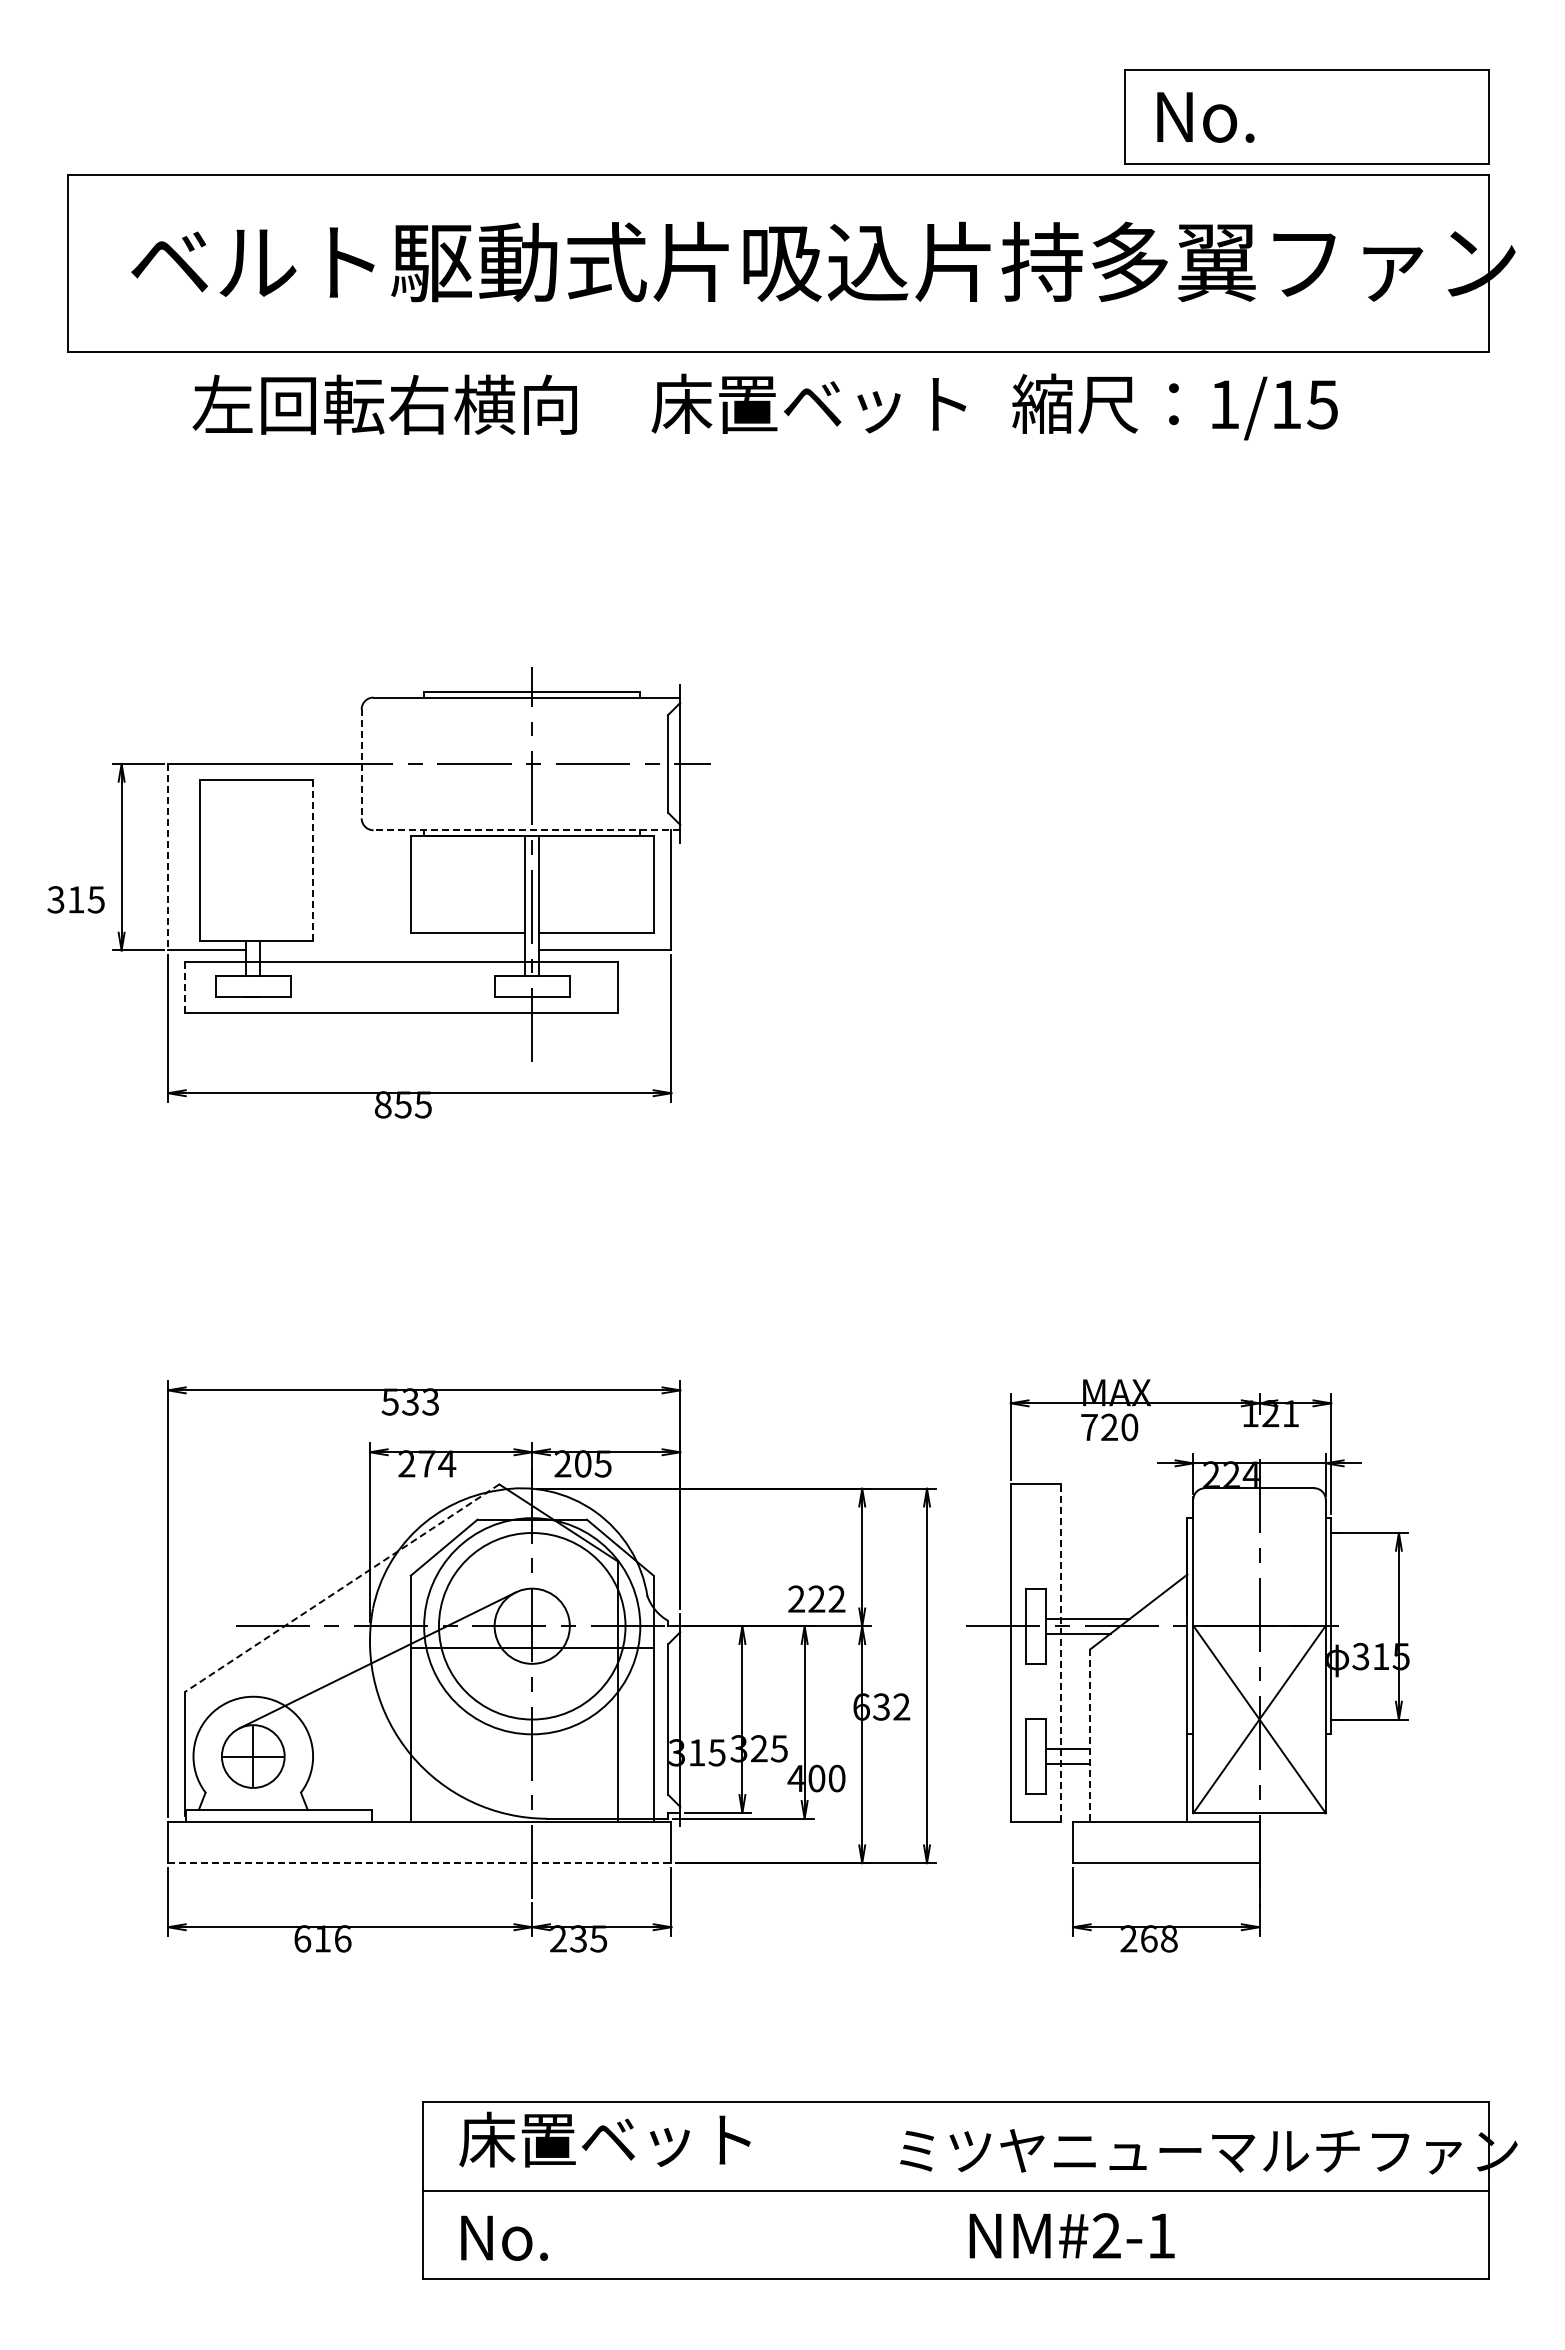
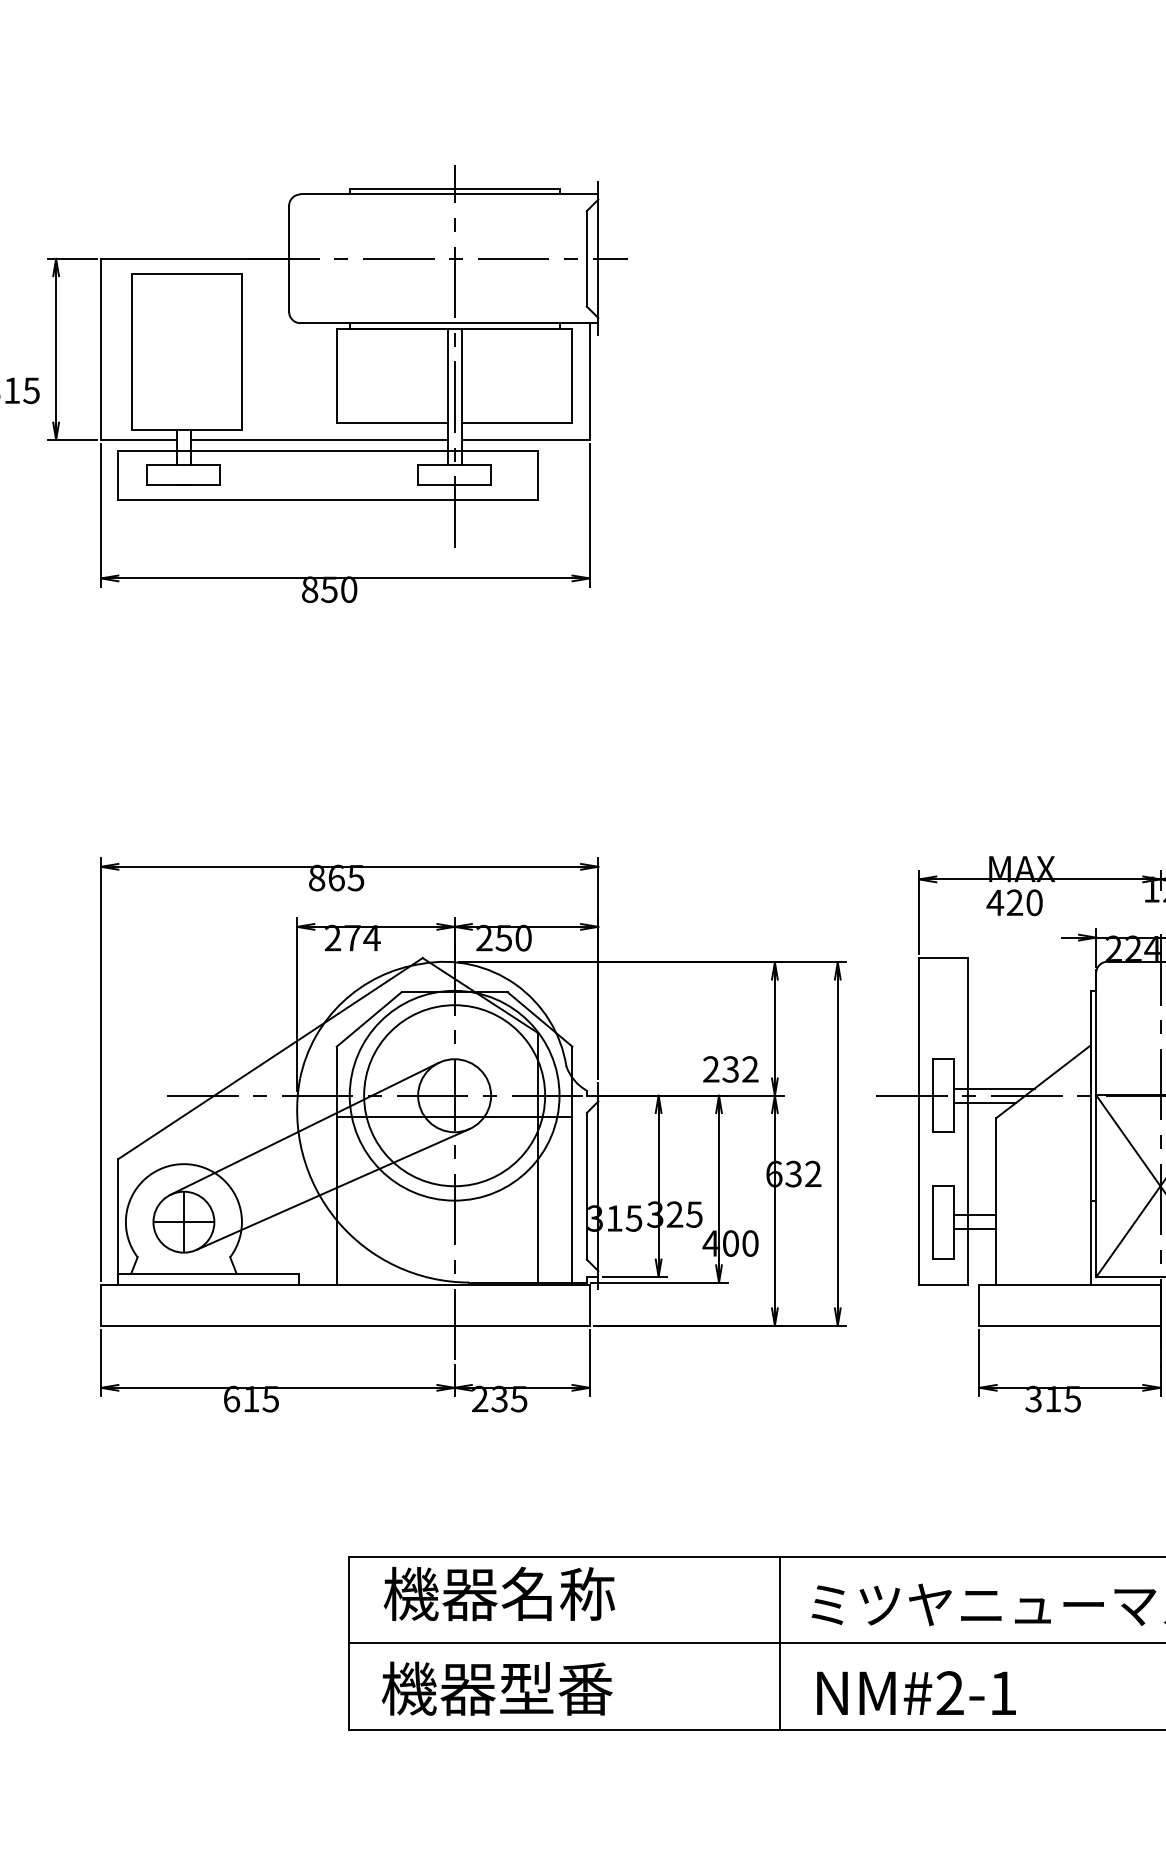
line: (361, 764) -> (288, 259), dashed -> solid
line: (526, 830) -> (449, 323), dashed -> solid
line: (168, 857) -> (101, 349), dashed -> solid
line: (313, 860) -> (242, 352), dashed -> solid
line: (392, 950) -> (319, 439), added
line: (185, 987) -> (118, 475), dashed -> solid
text: (422, 1104) -> (348, 589), 855 -> 850
text: (409, 1401) -> (335, 877), 533 -> 865
text: (1089, 1427) -> (995, 902), 720 -> 420
text: (592, 1463) -> (513, 937), 205 -> 250
line: (342, 1588) -> (270, 1059), dashed -> solid
text: (816, 1599) -> (730, 1069), 222 -> 232
line: (1061, 1653) -> (968, 1122), dashed -> solid
line: (406, 1722) -> (332, 1189), added
line: (1090, 1736) -> (996, 1202), dashed -> solid
line: (419, 1863) -> (345, 1325), dashed -> solid
text: (342, 1938) -> (270, 1398), 616 -> 615
text: (1148, 1938) -> (1052, 1398), 268 -> 315
text: (604, 2139) -> (524, 1593), 床置ベット -> 機器名称
line: (867, 2190) -> (780, 1643), added
text: (1071, 2235) -> (915, 1692), moved
text: (576, 2237) -> (497, 1688), No. -> 機器型番

